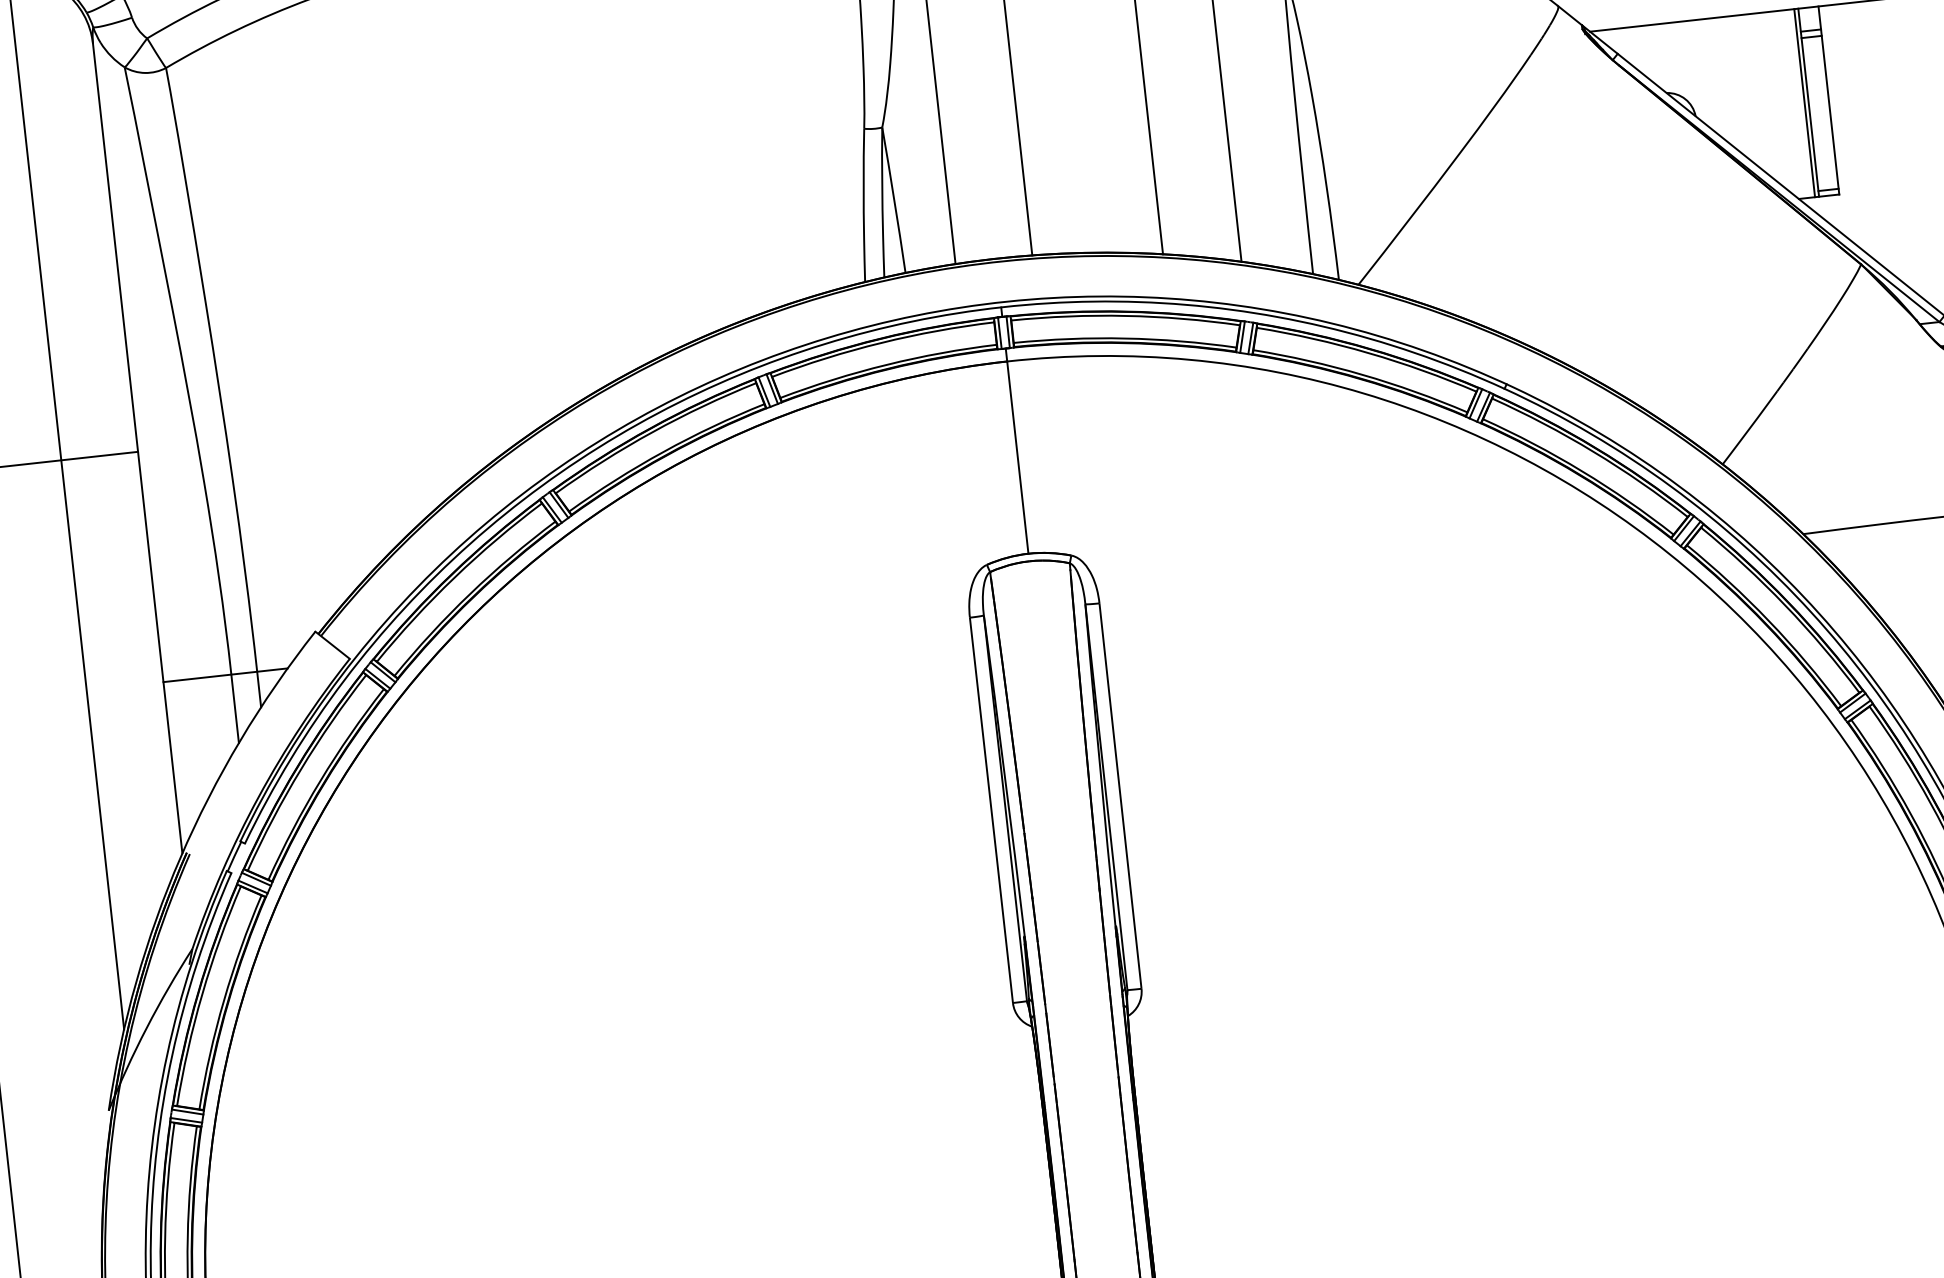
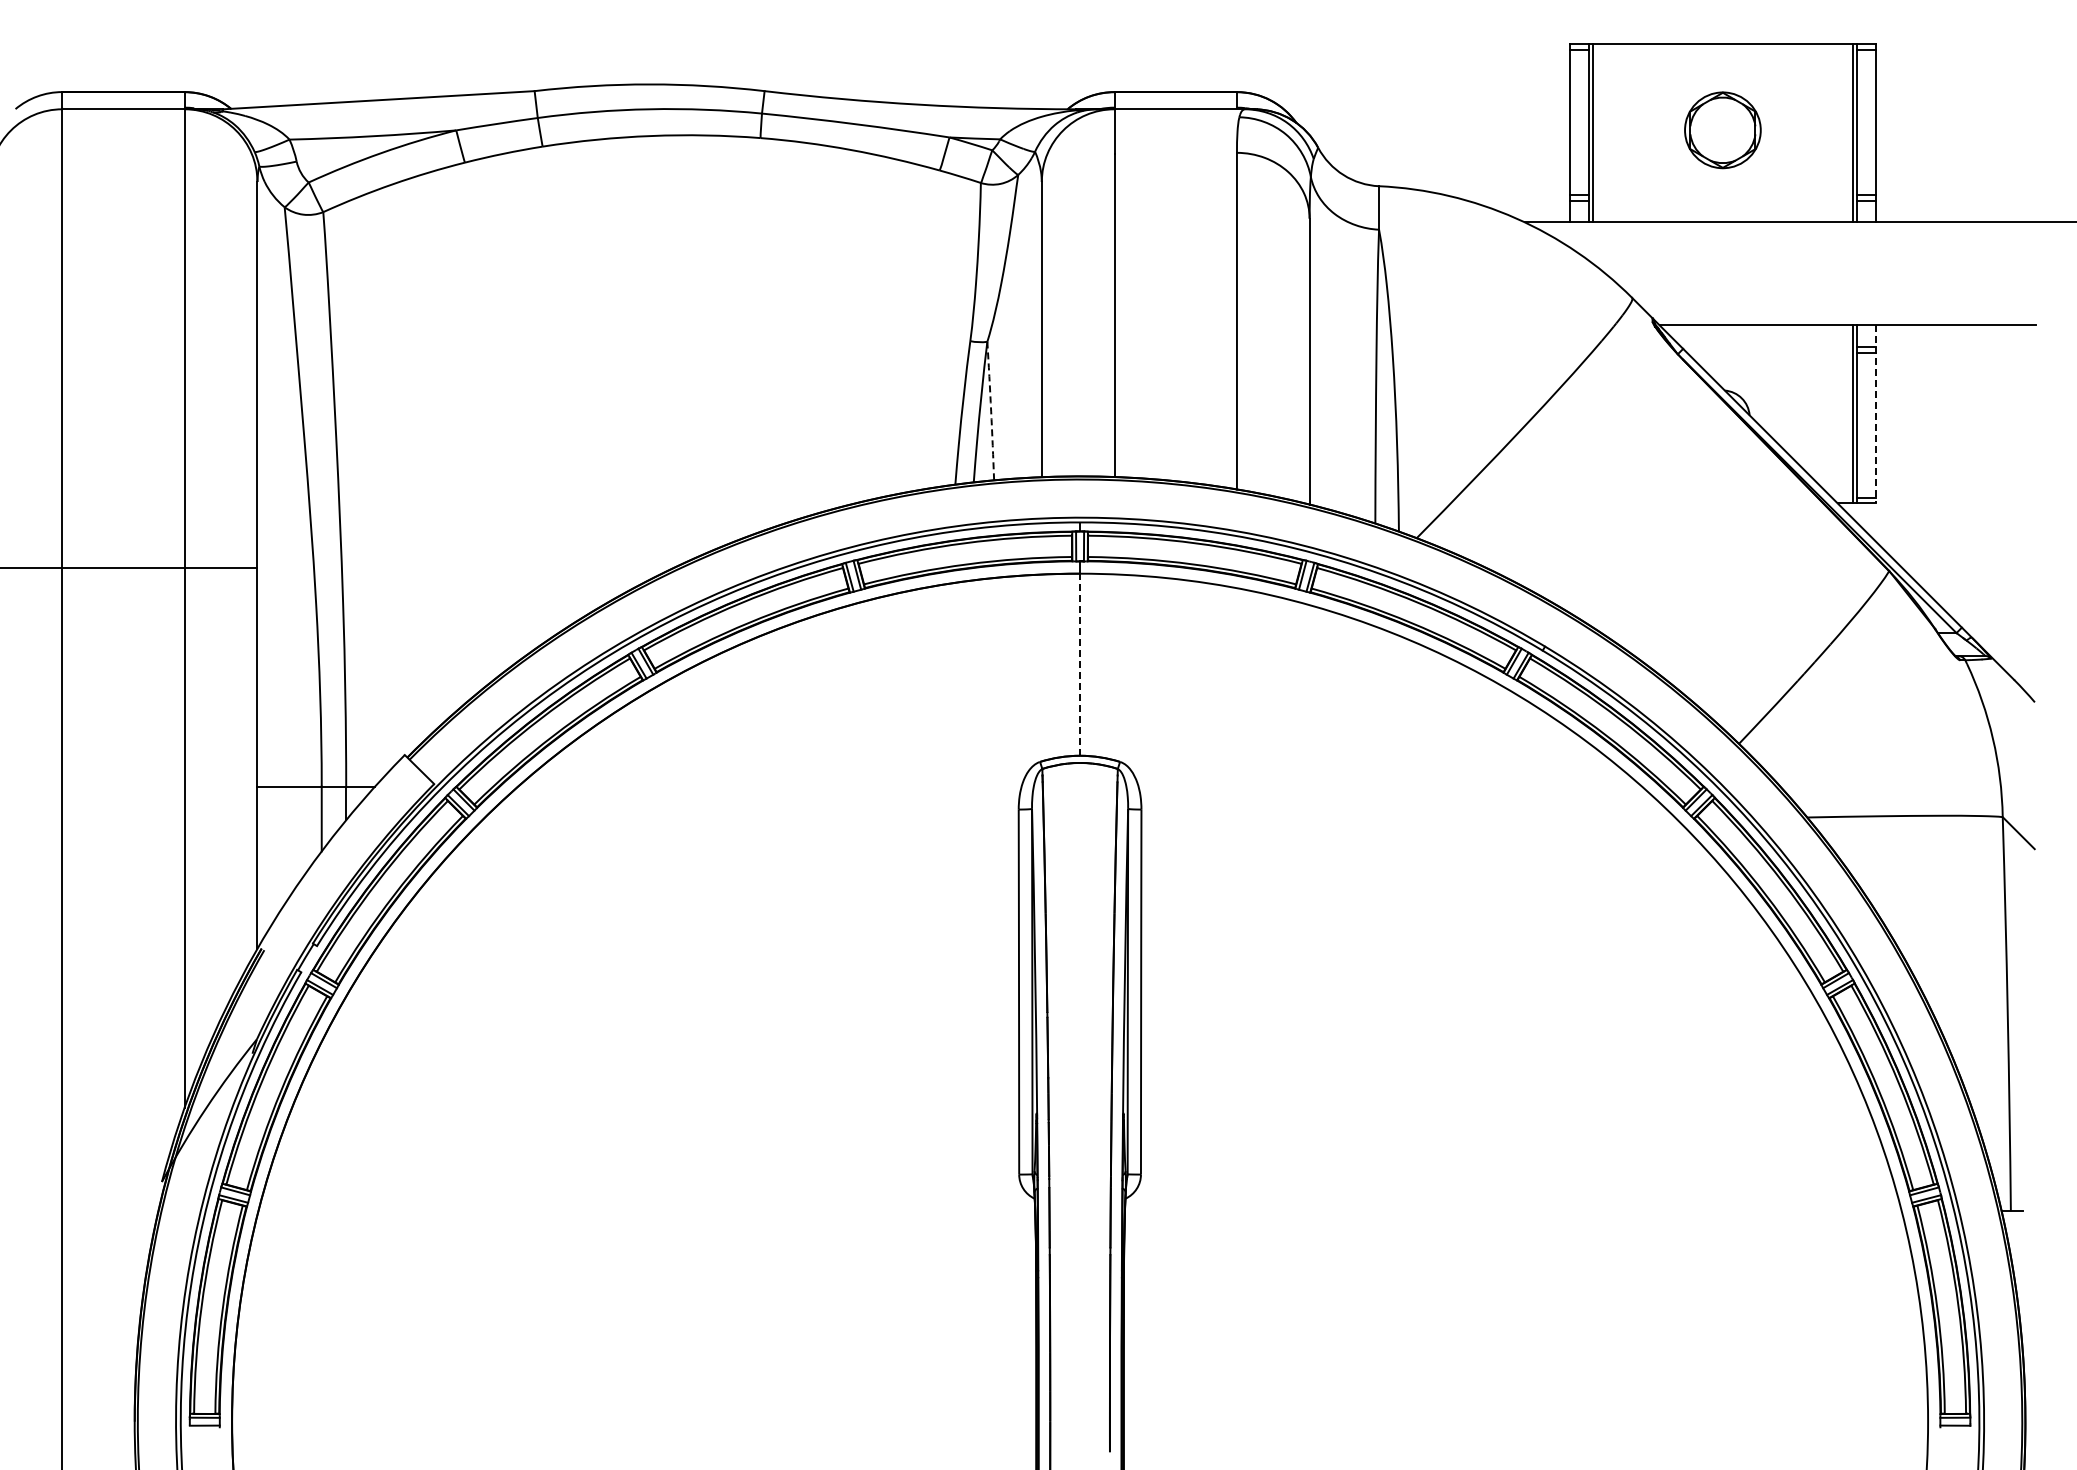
line: (1828, 100) -> (1875, 414), solid -> dashed
arc: (894, 200) -> (991, 411), solid -> dashed
line: (1018, 457) -> (1080, 664), solid -> dashed

